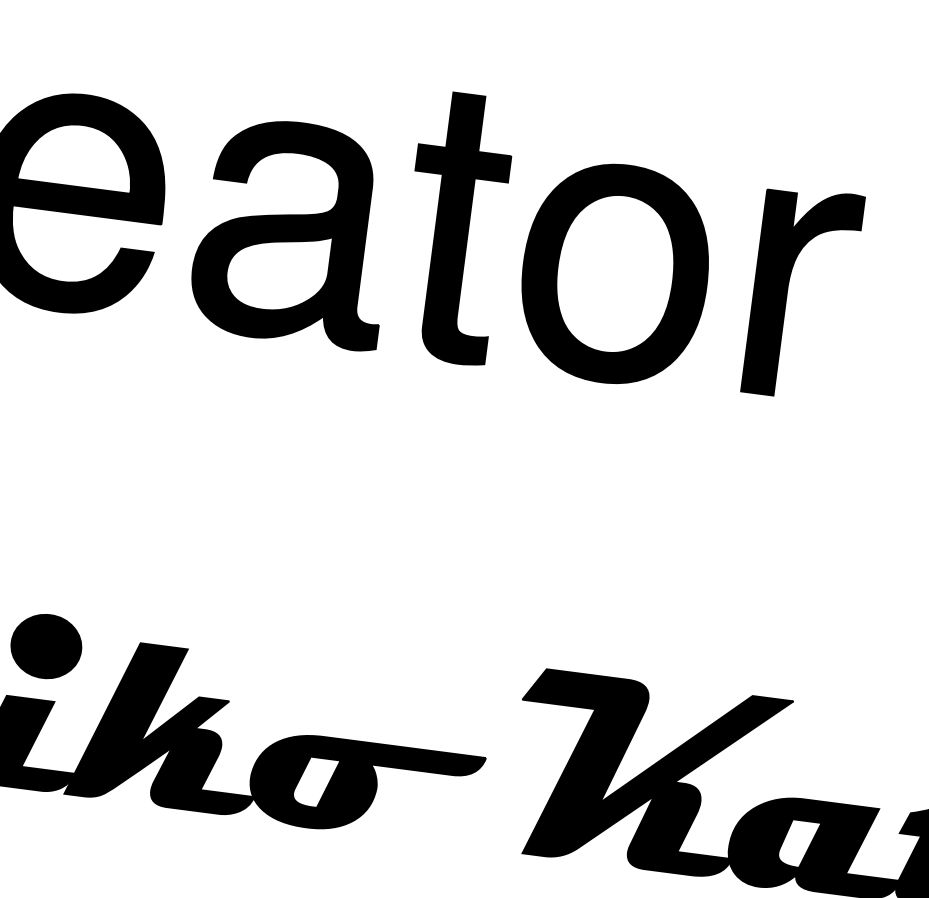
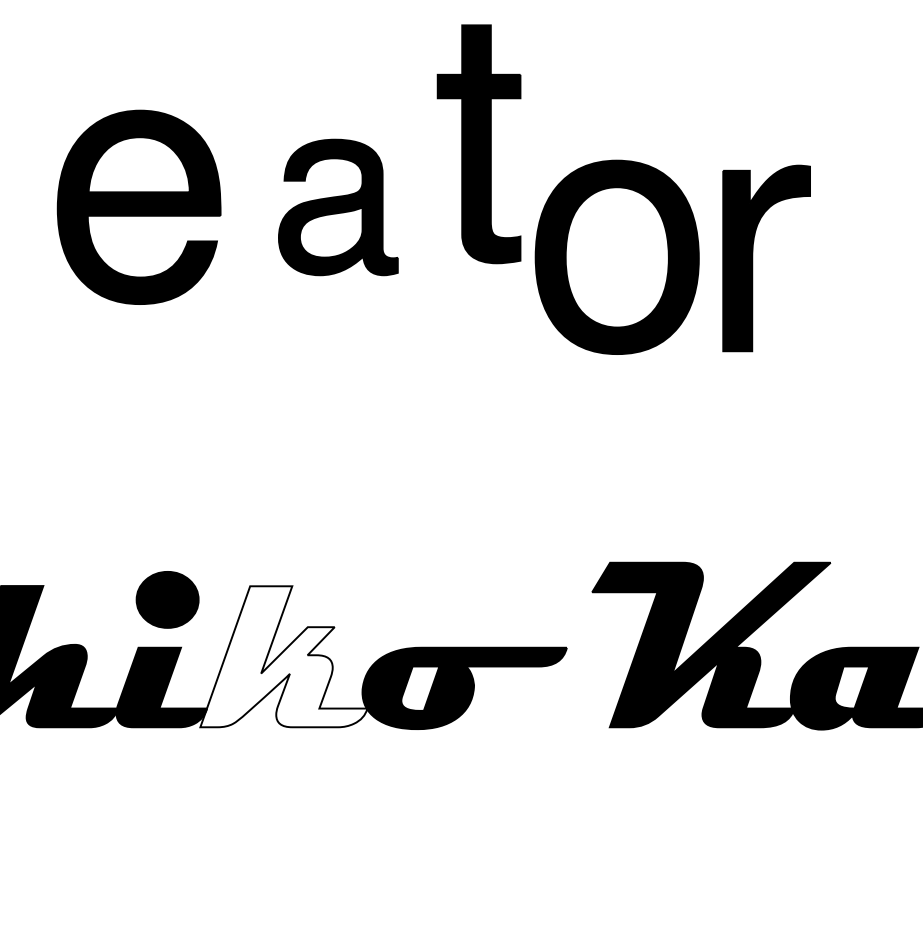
part: (454, 228) -> (478, 144), moved
part: (294, 232) -> (338, 207), size x0.7
part: (614, 272) -> (616, 256), moved
part: (788, 292) -> (753, 258), moved
fill: (167, 726) -> (283, 656), removed

